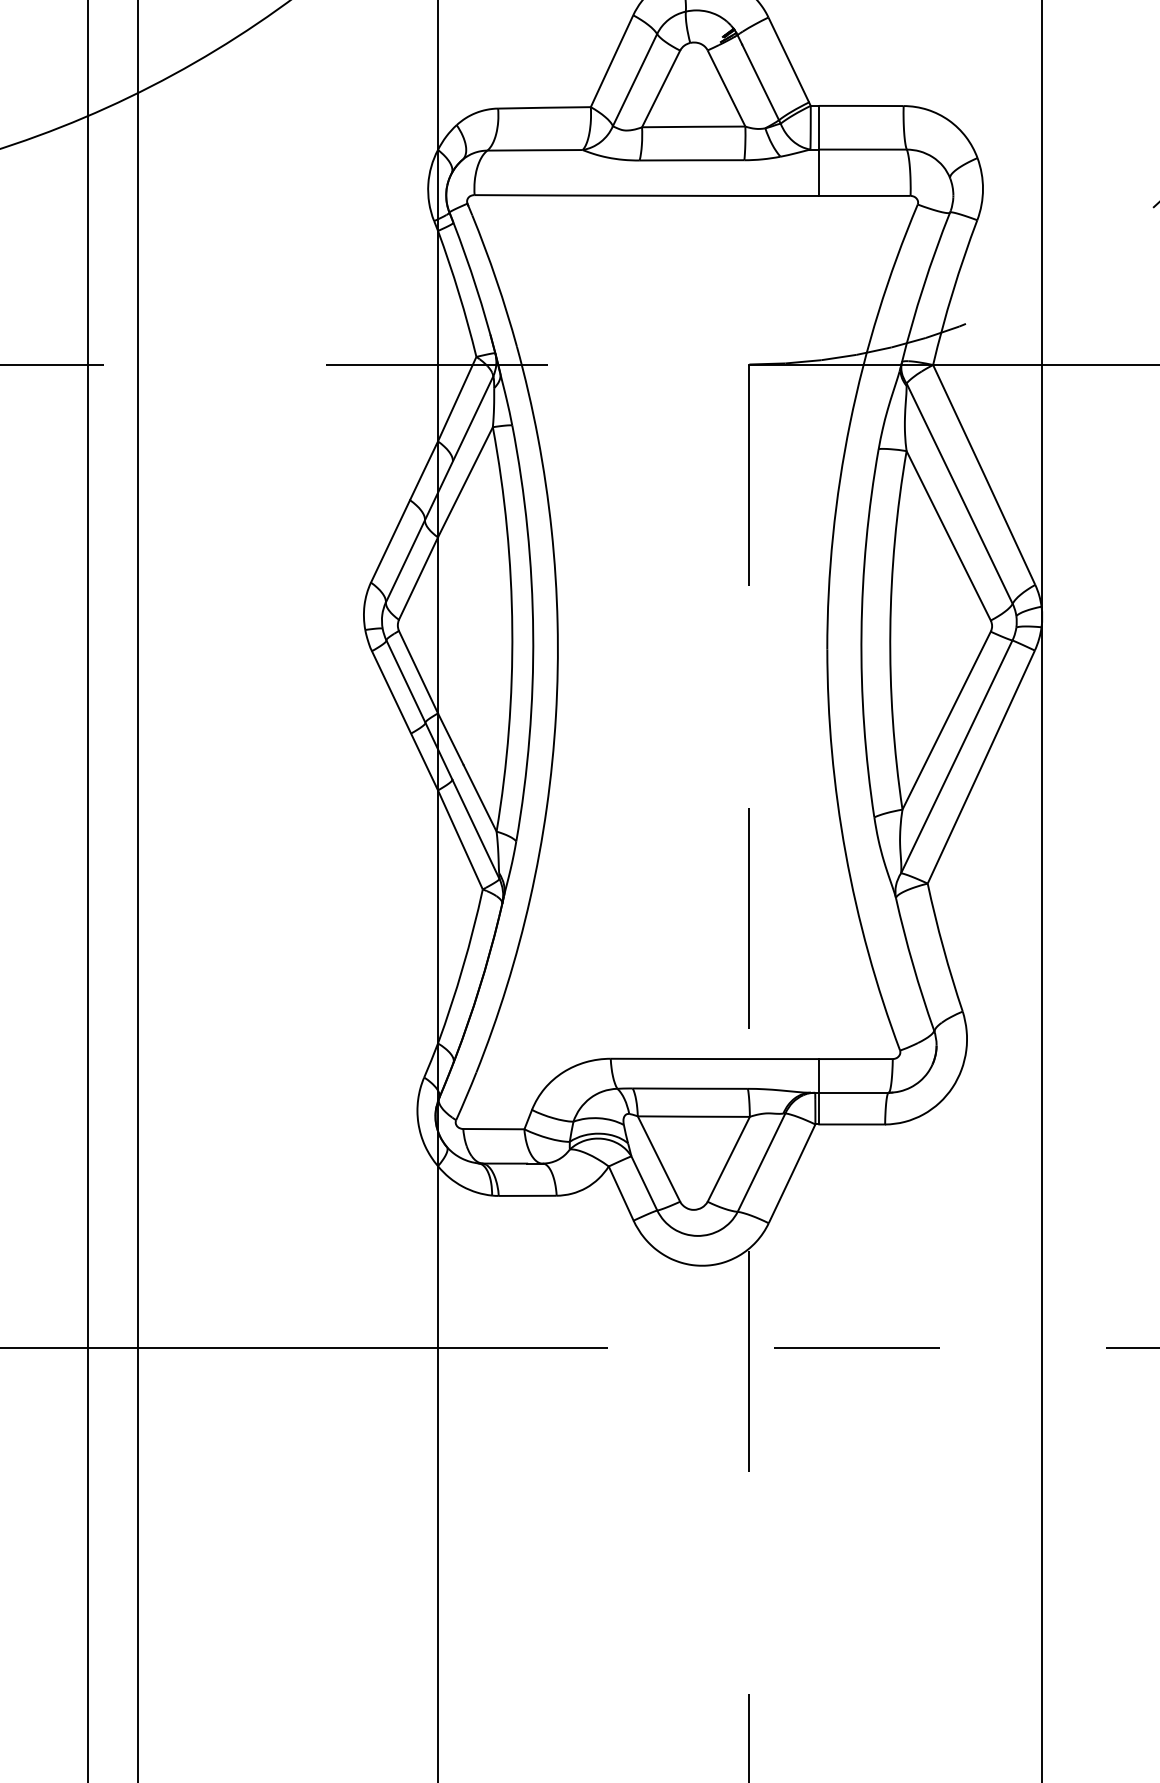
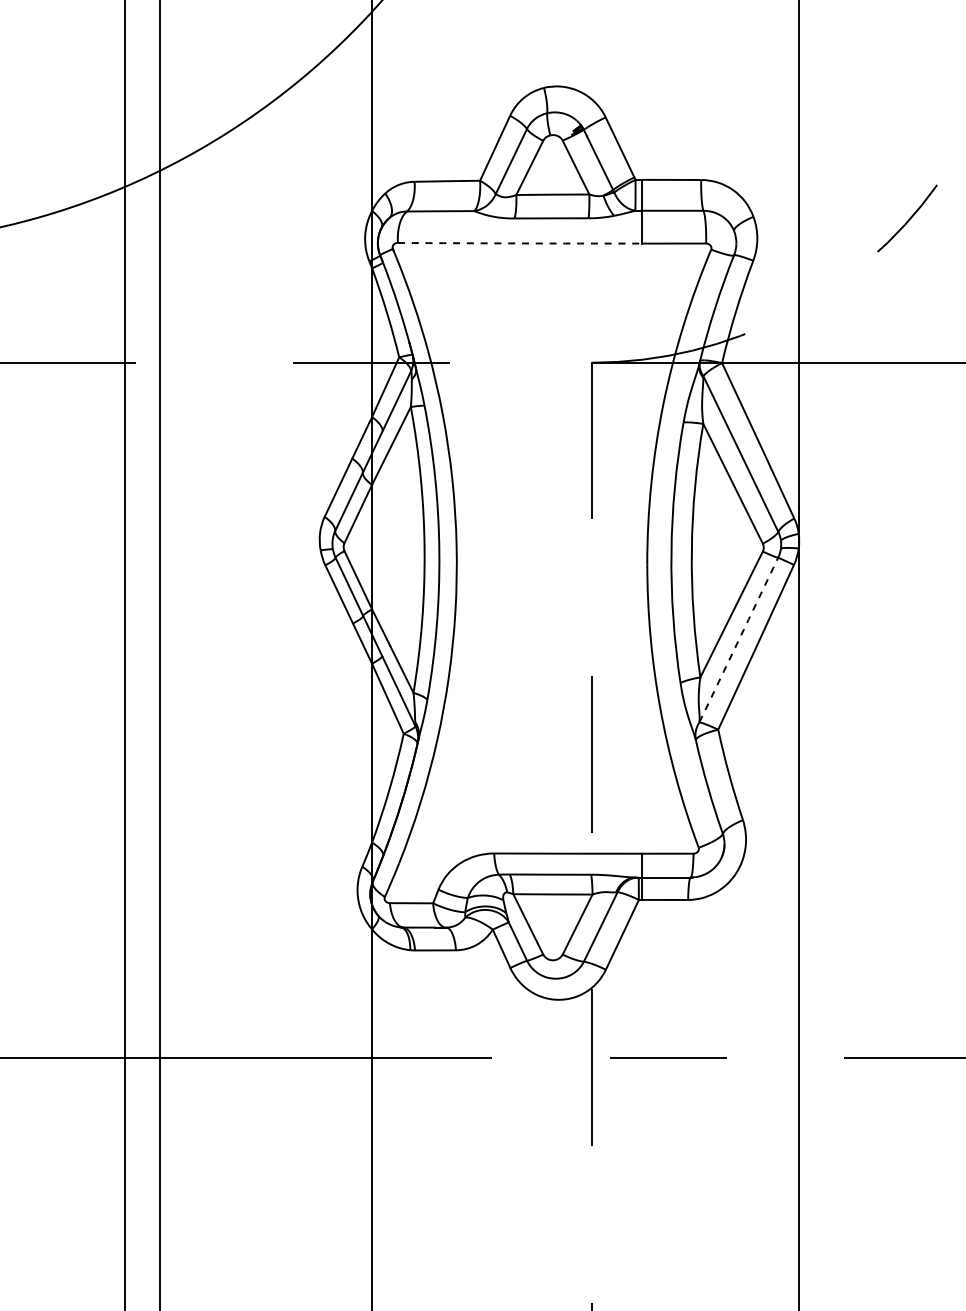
arc: (646, 195) -> (519, 243), solid -> dashed
arc: (956, 757) -> (738, 640), solid -> dashed

